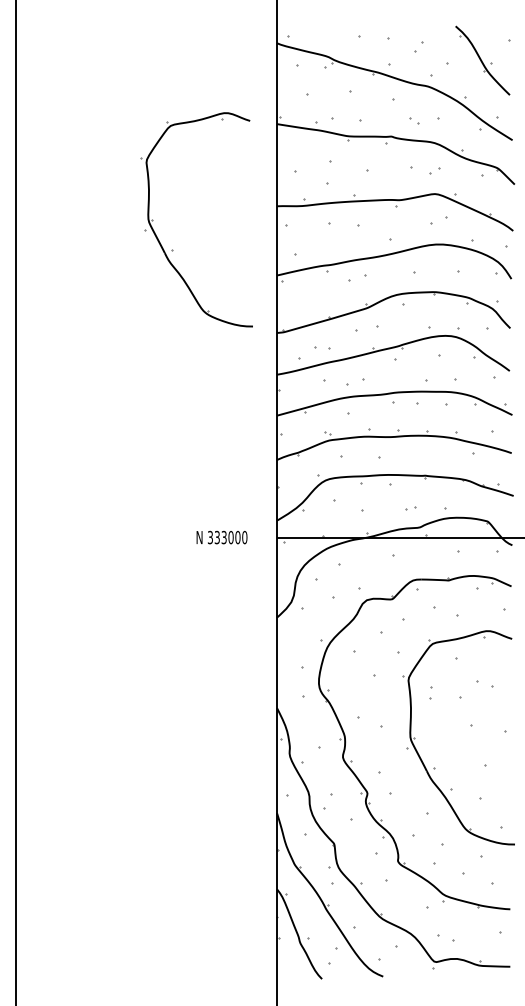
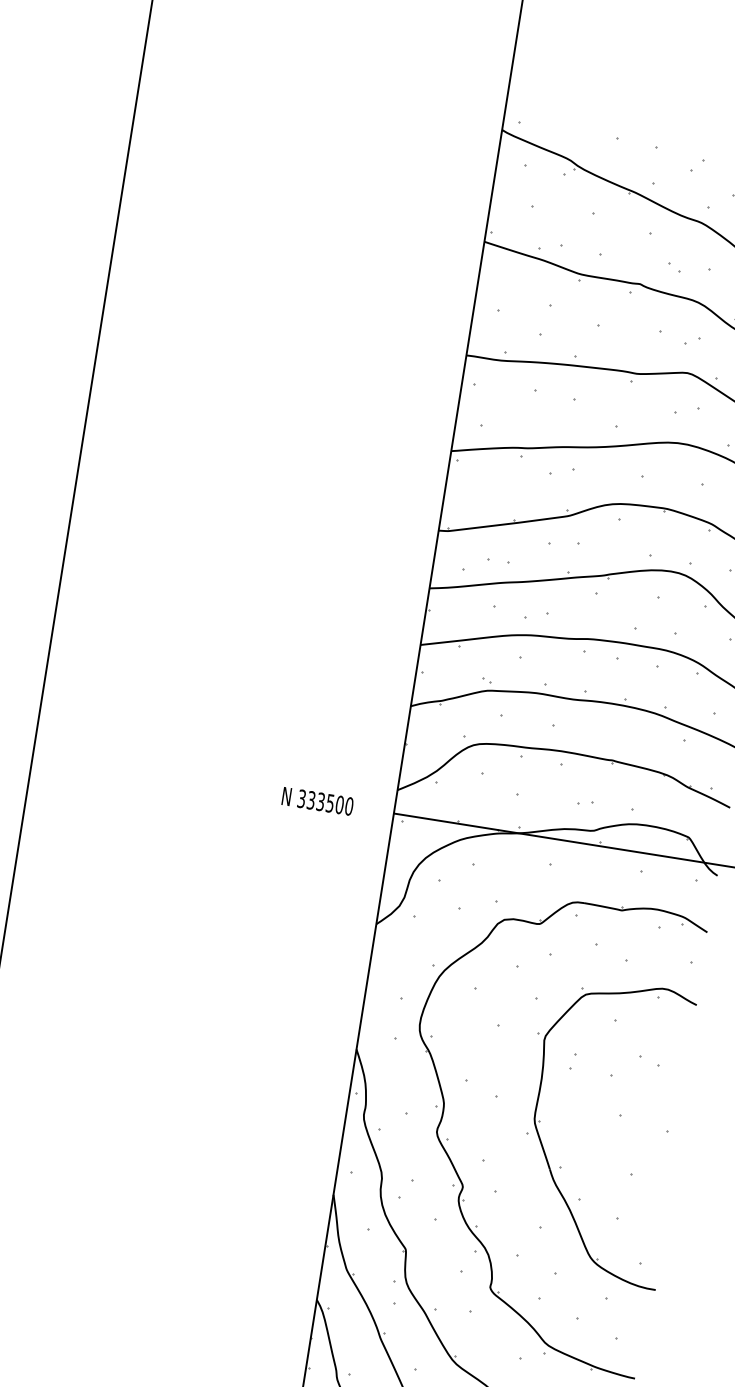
part: (172, 249) -> (312, 392), removed
text: (230, 537) -> (329, 803), 333000 -> 333500

